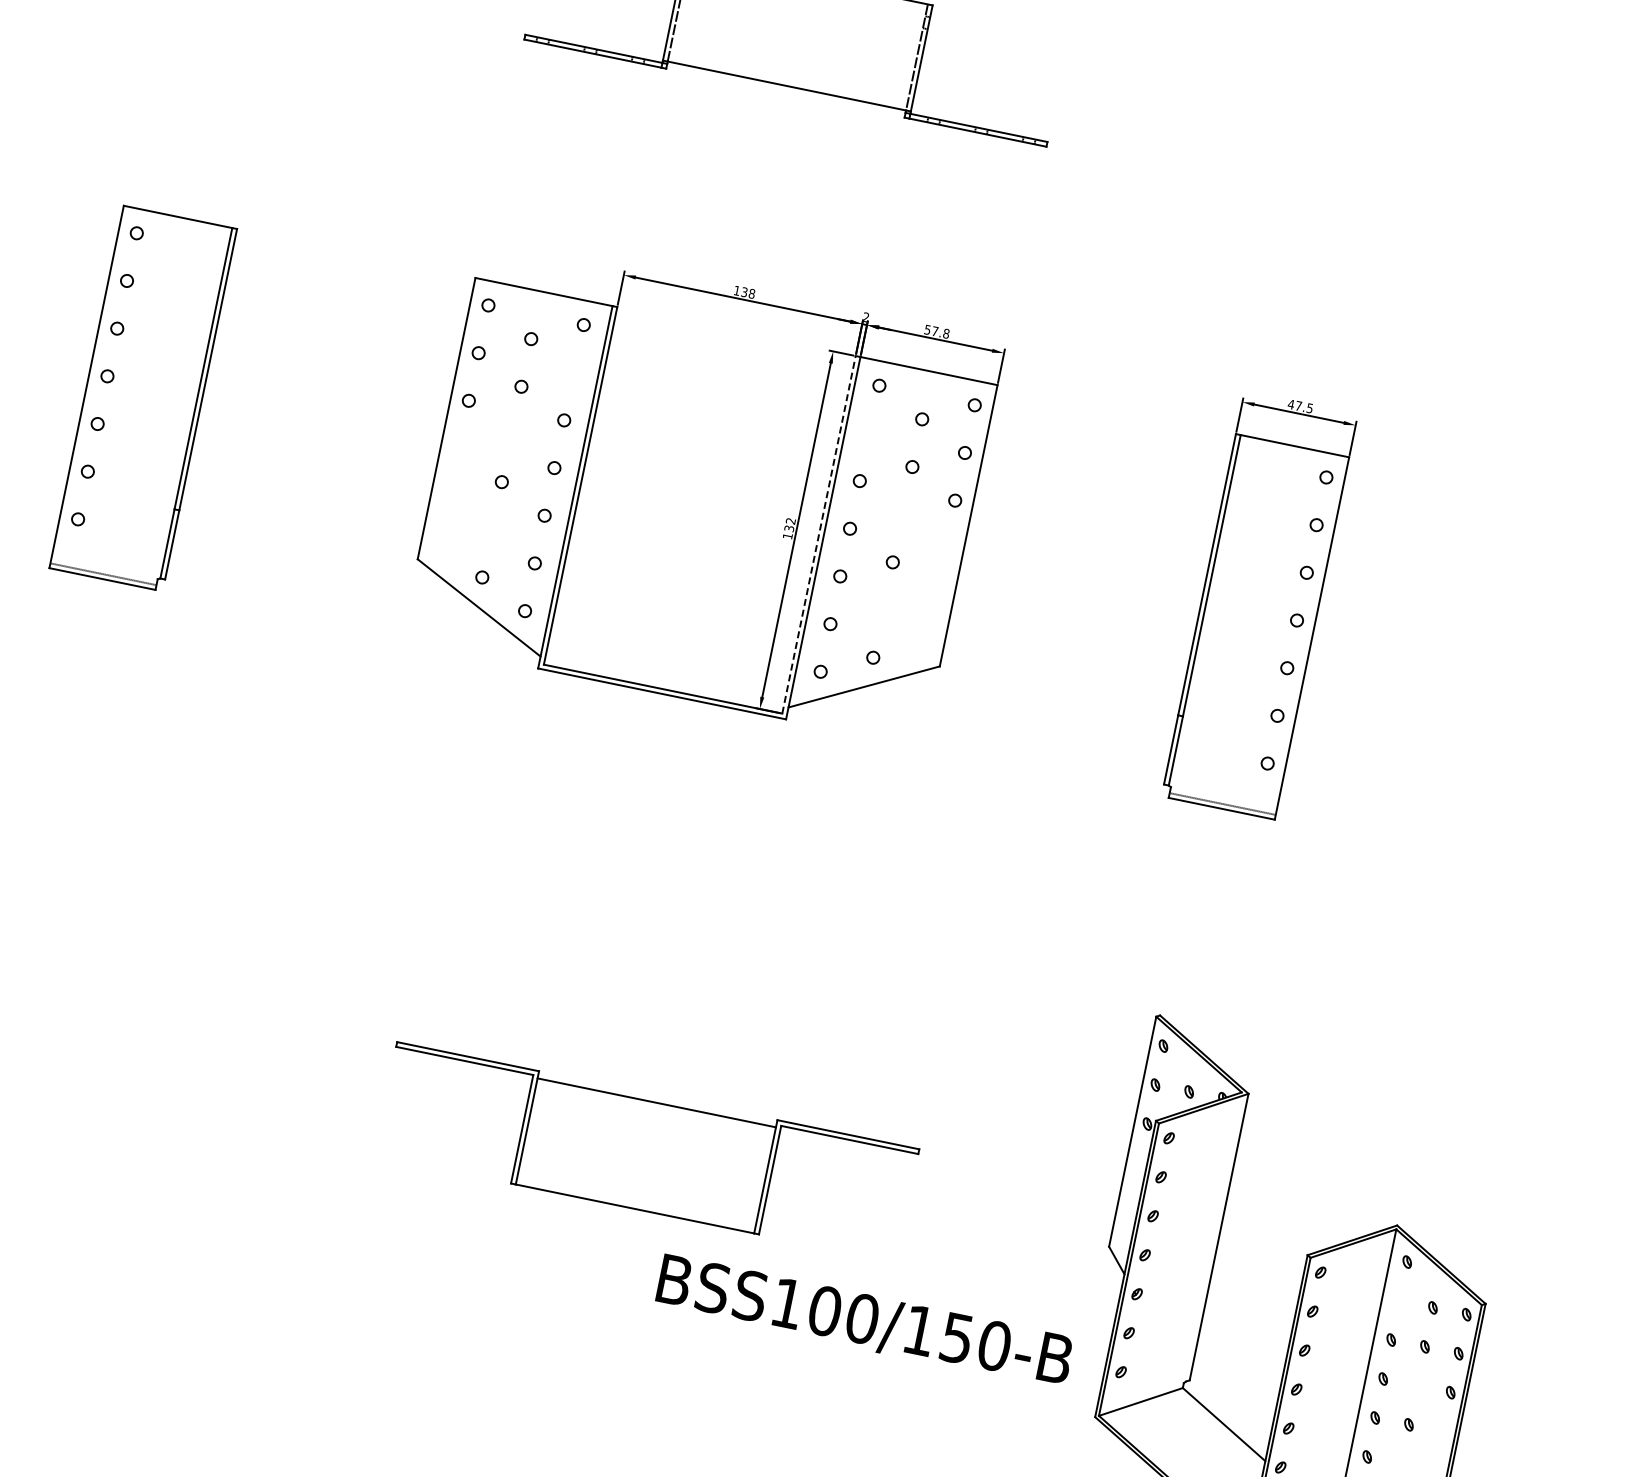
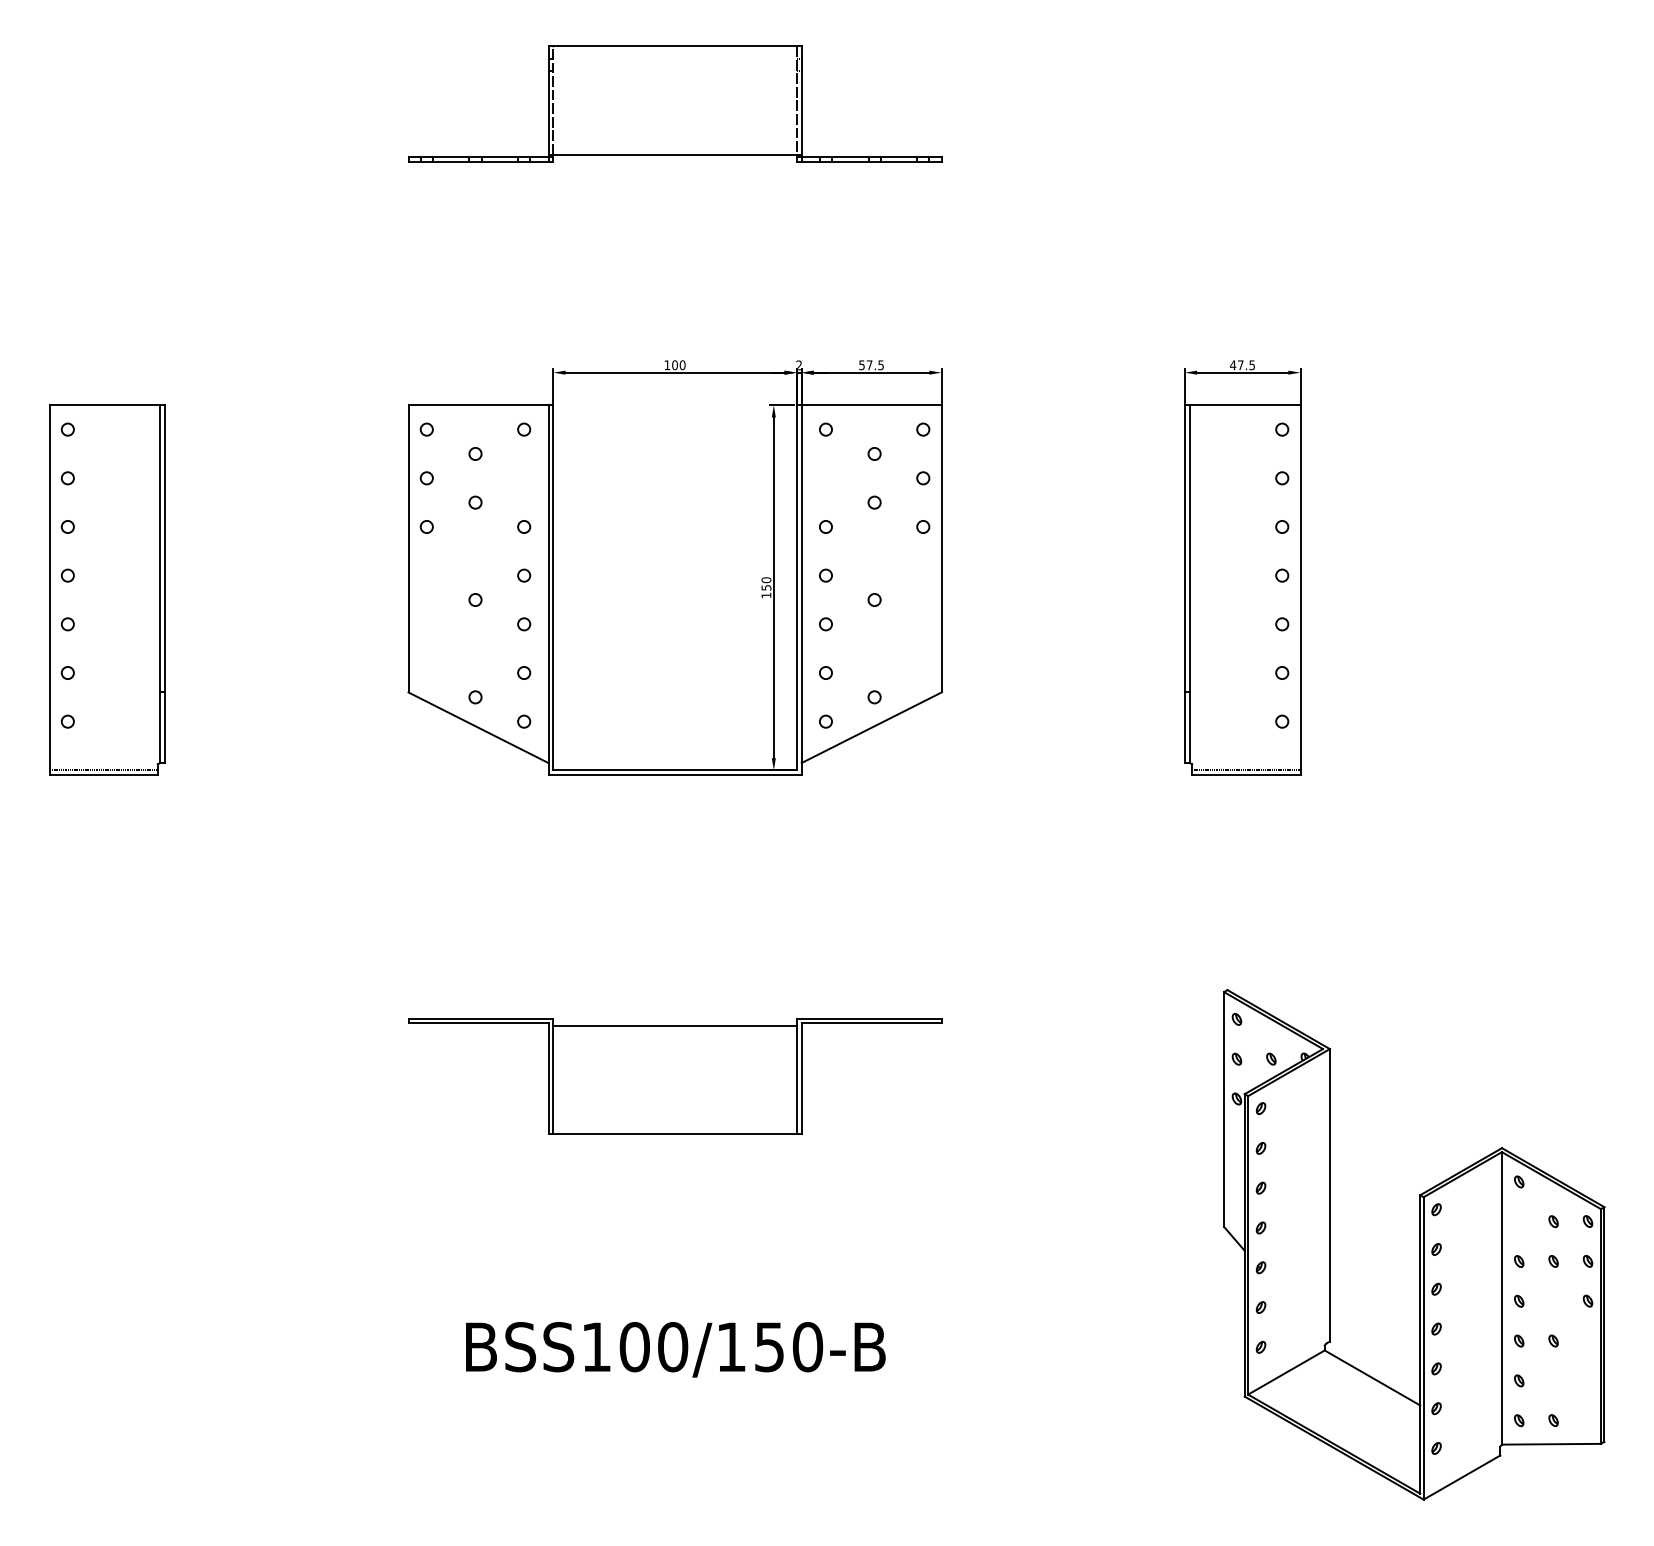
text: (747, 293) -> (678, 365), 138 -> 100
text: (946, 334) -> (881, 365), 57.8 -> 57.5
text: (790, 524) -> (766, 583), 132 -> 150
line: (818, 534) -> (796, 587), dashed -> solid
part: (647, 1152) -> (675, 1076), moved
text: (864, 1321) -> (675, 1349), moved

